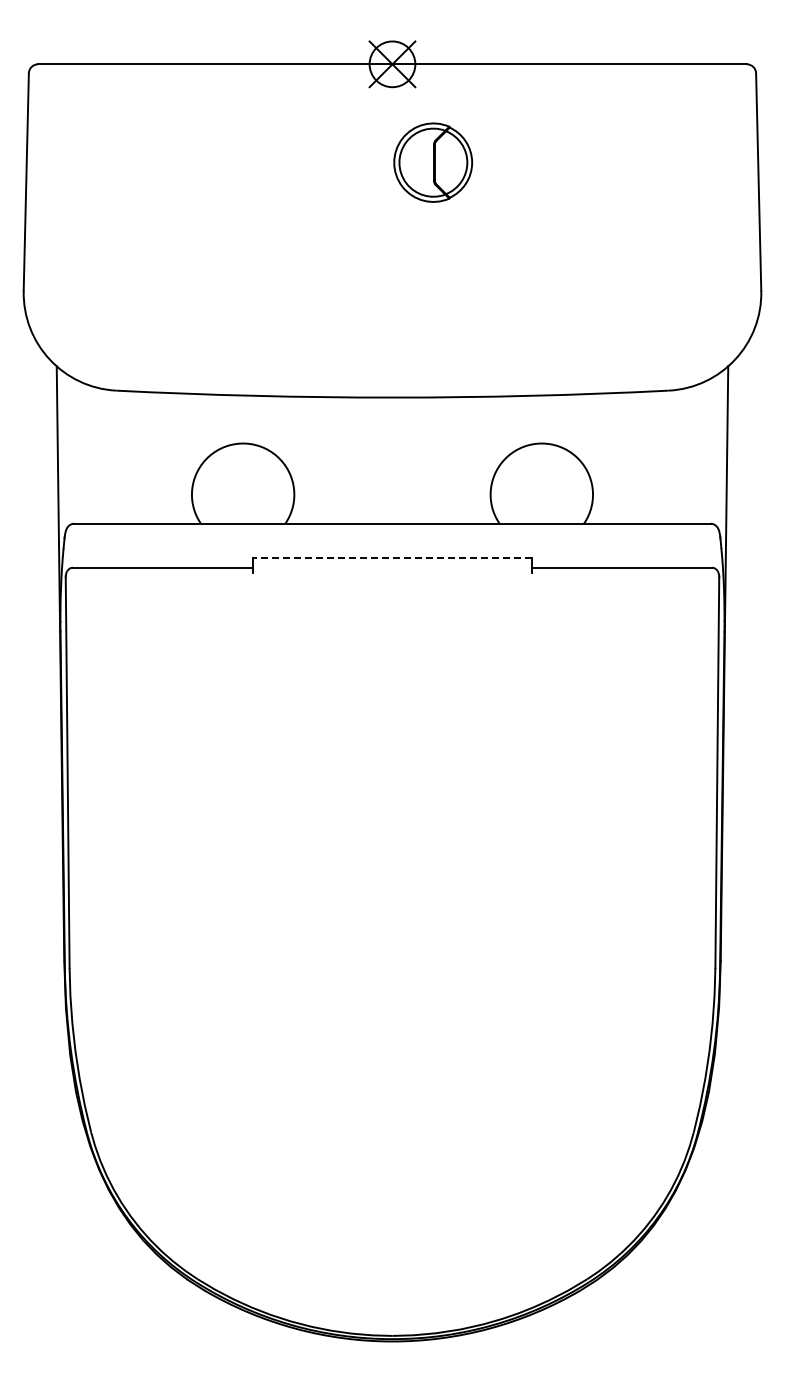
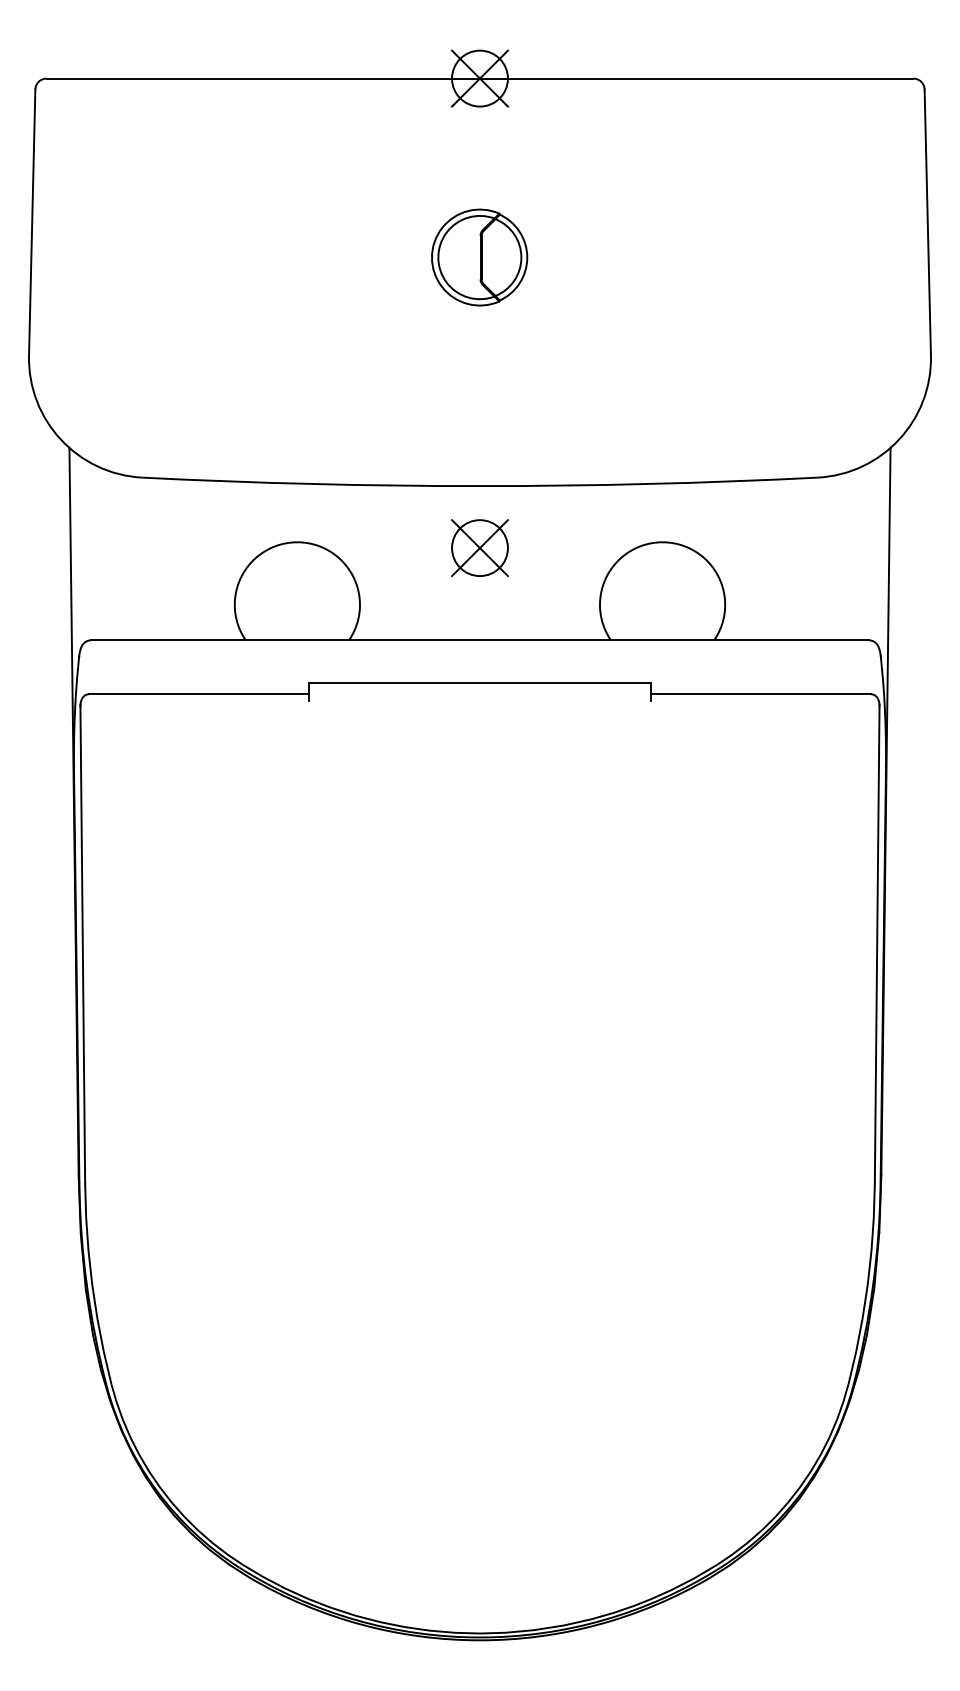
part: (433, 162) -> (480, 257), moved
part: (392, 448) -> (480, 548), added
line: (392, 558) -> (480, 682), dashed -> solid

